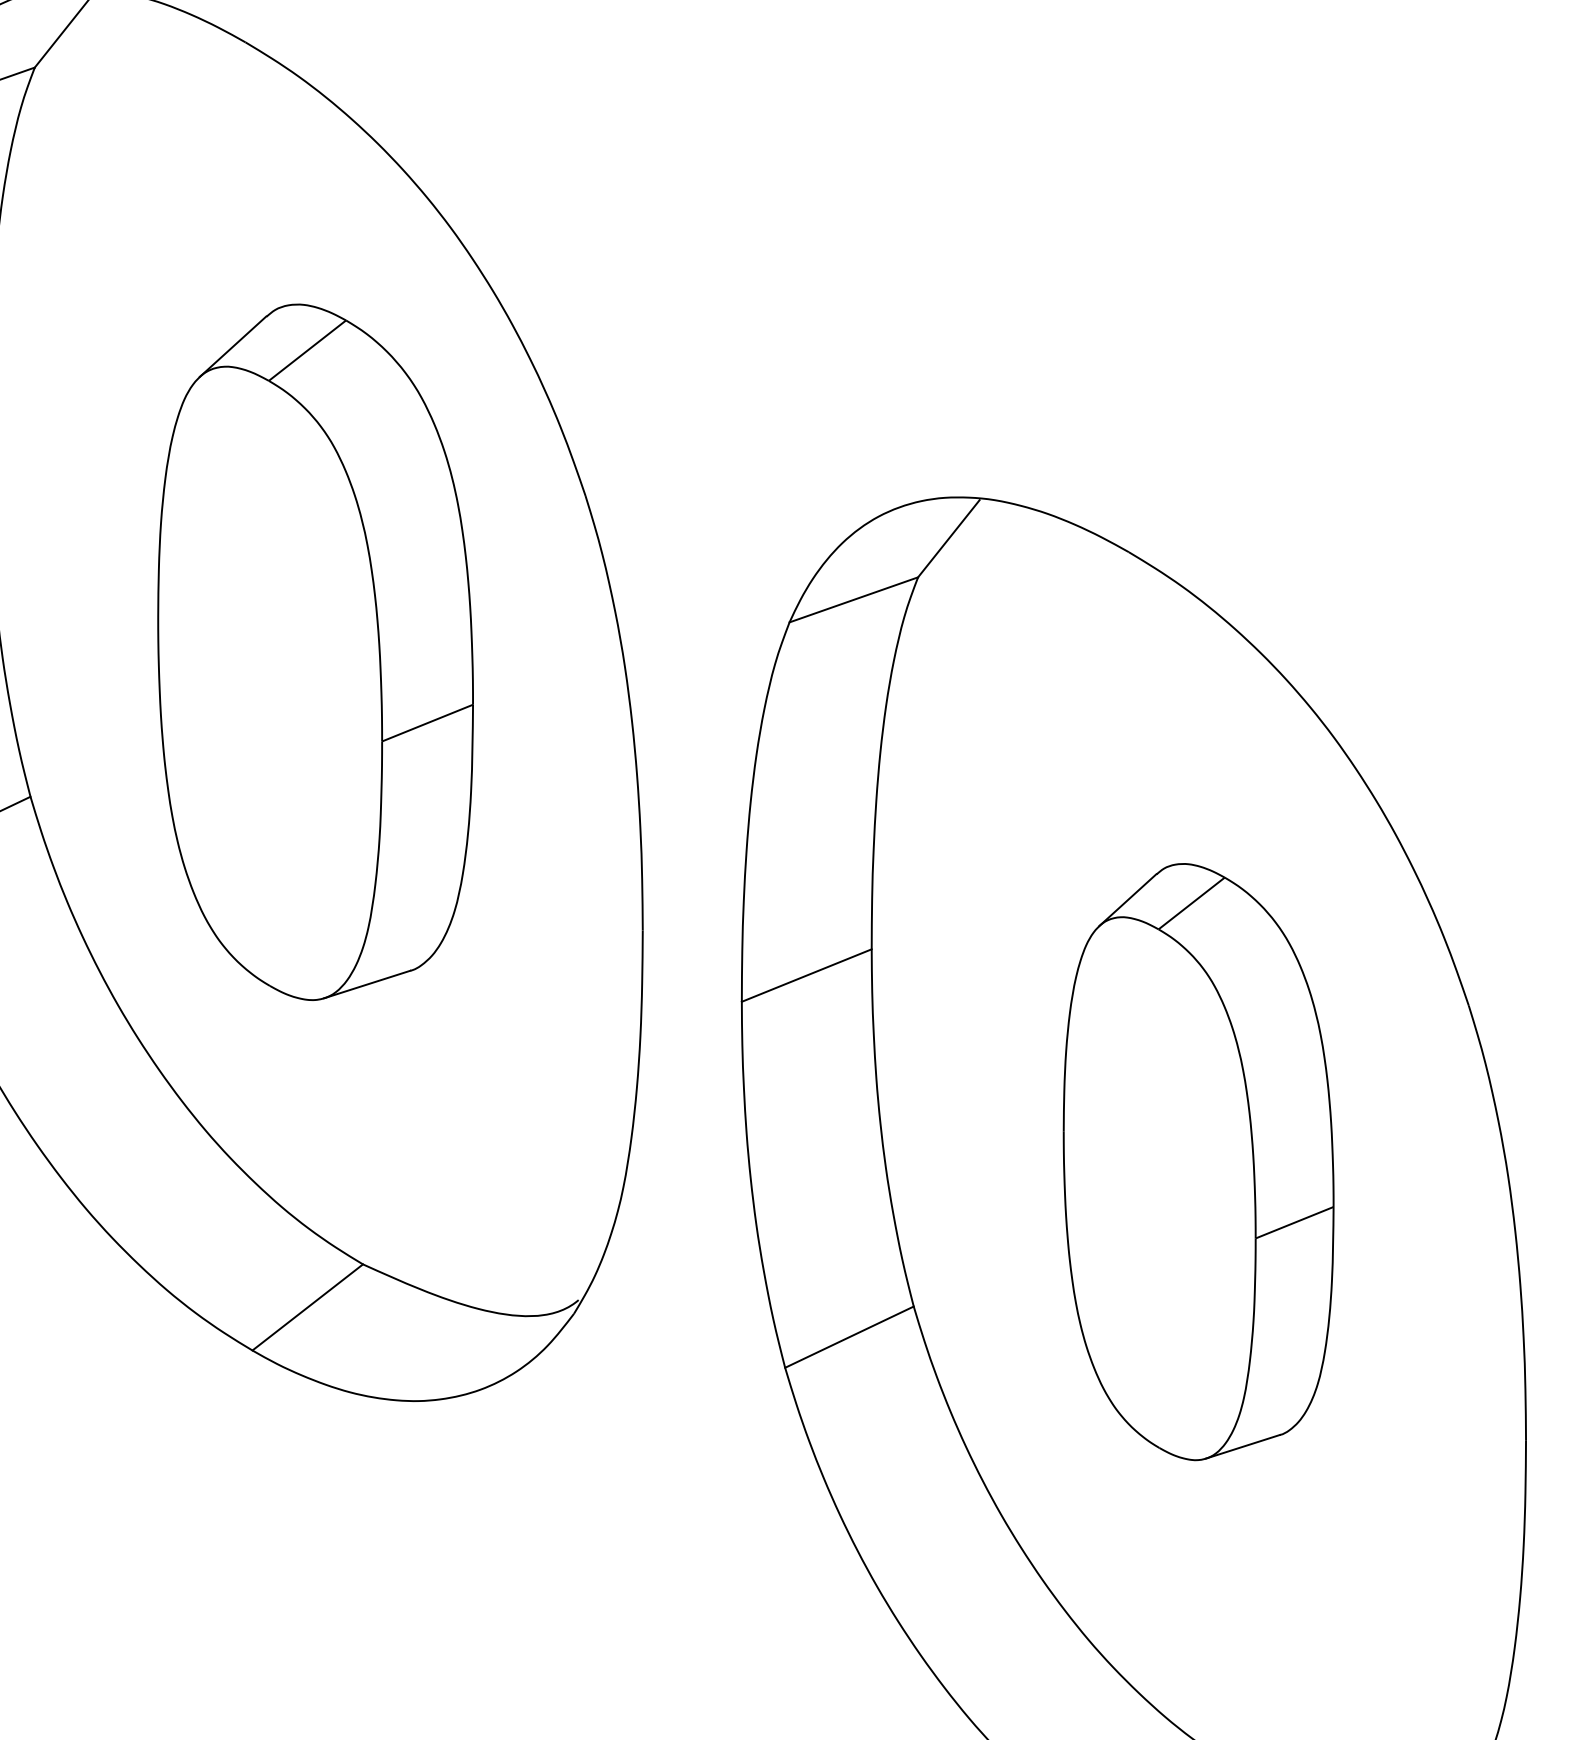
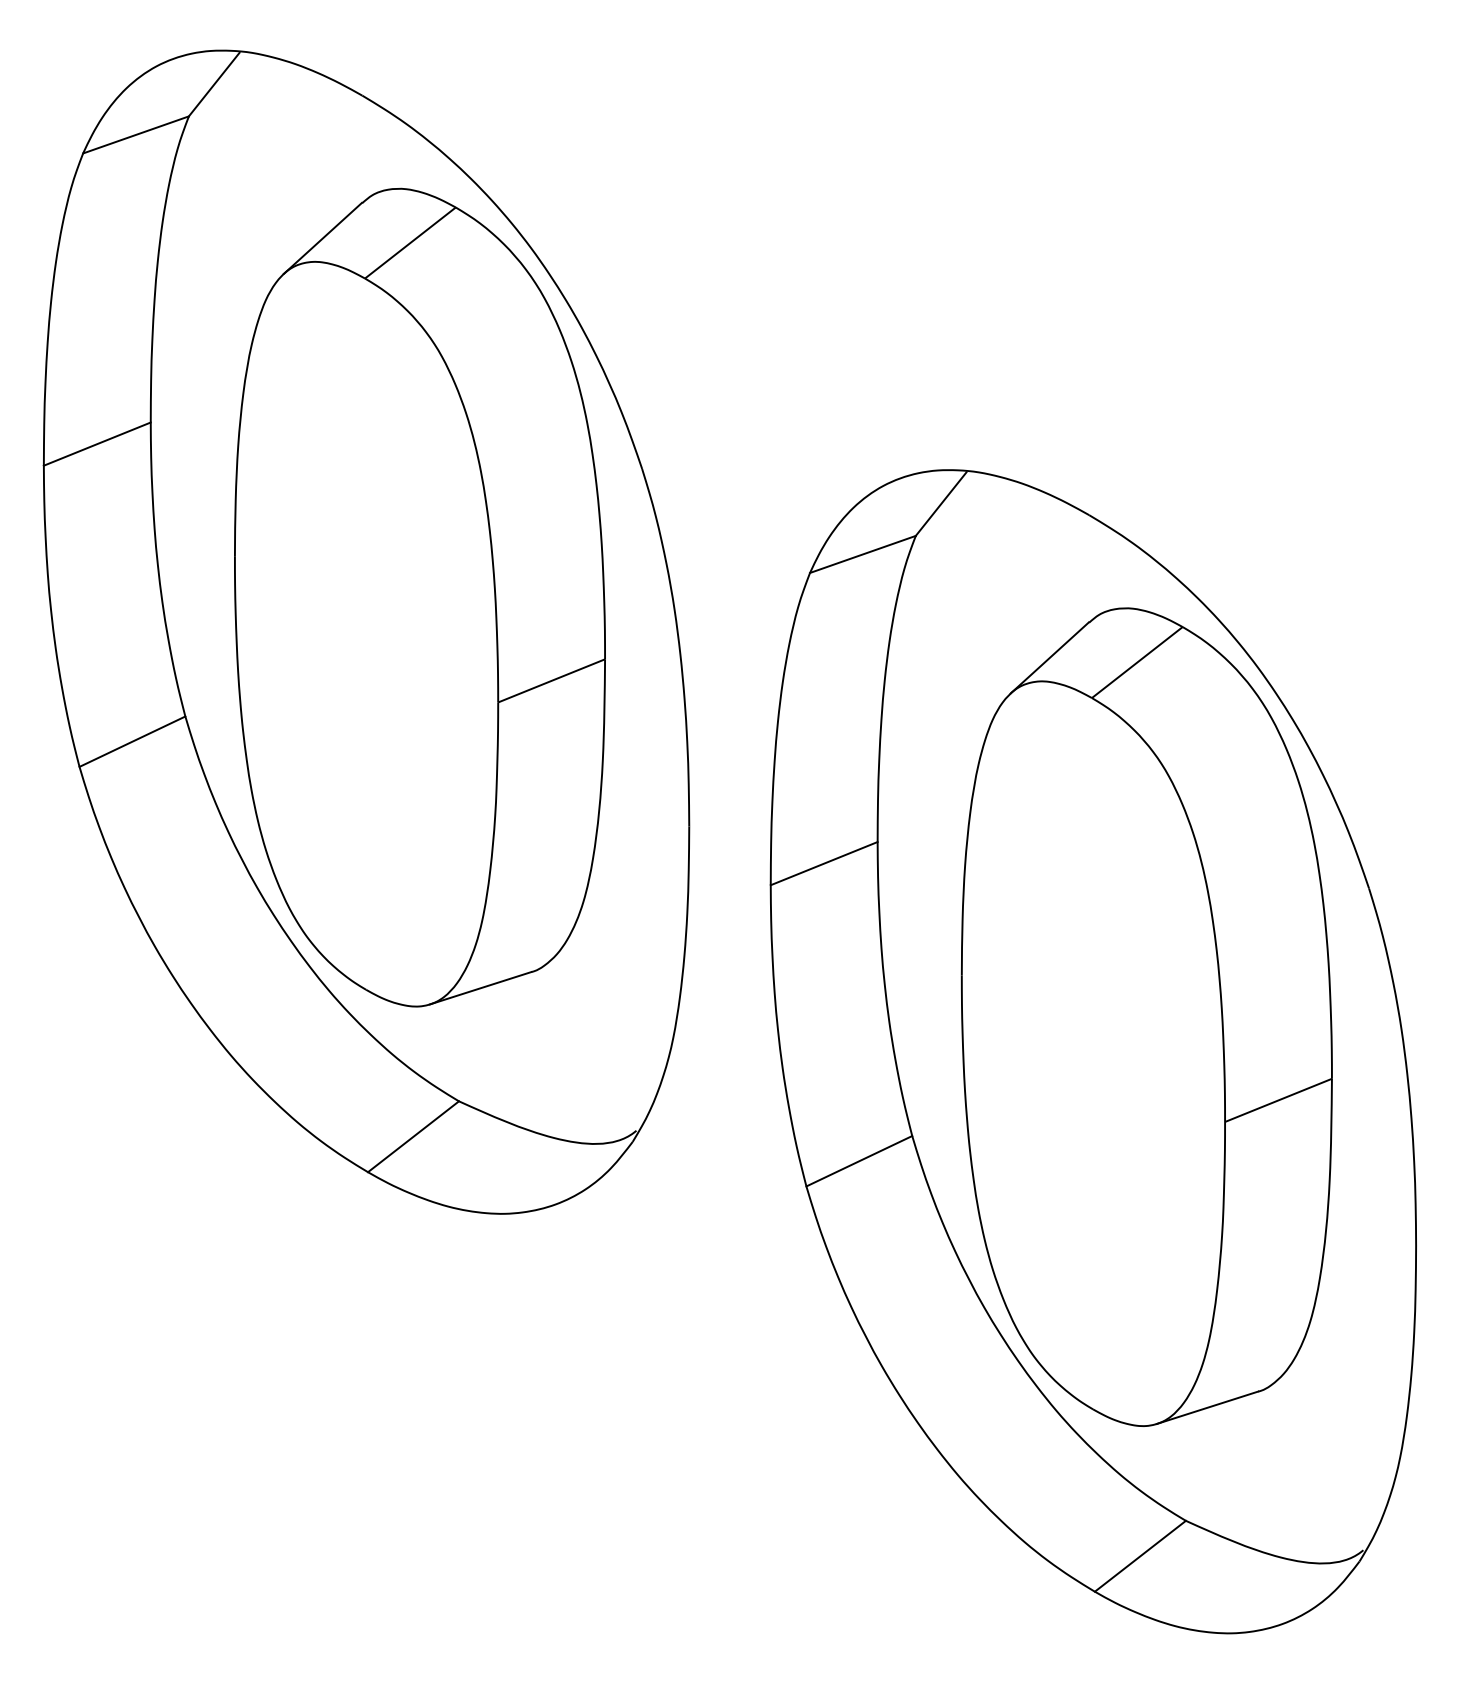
part: (315, 652) -> (419, 597), size x1.43
part: (1198, 1161) -> (1146, 1016), size x1.67

